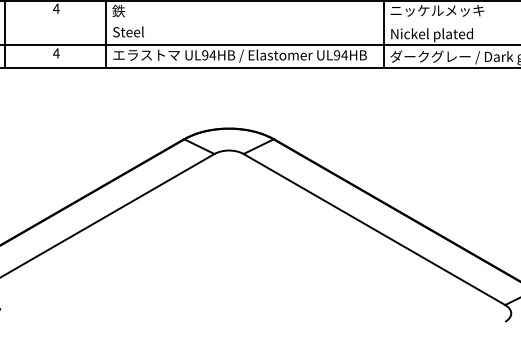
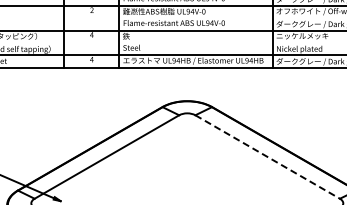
line: (375, 230) -> (268, 157), solid -> dashed

